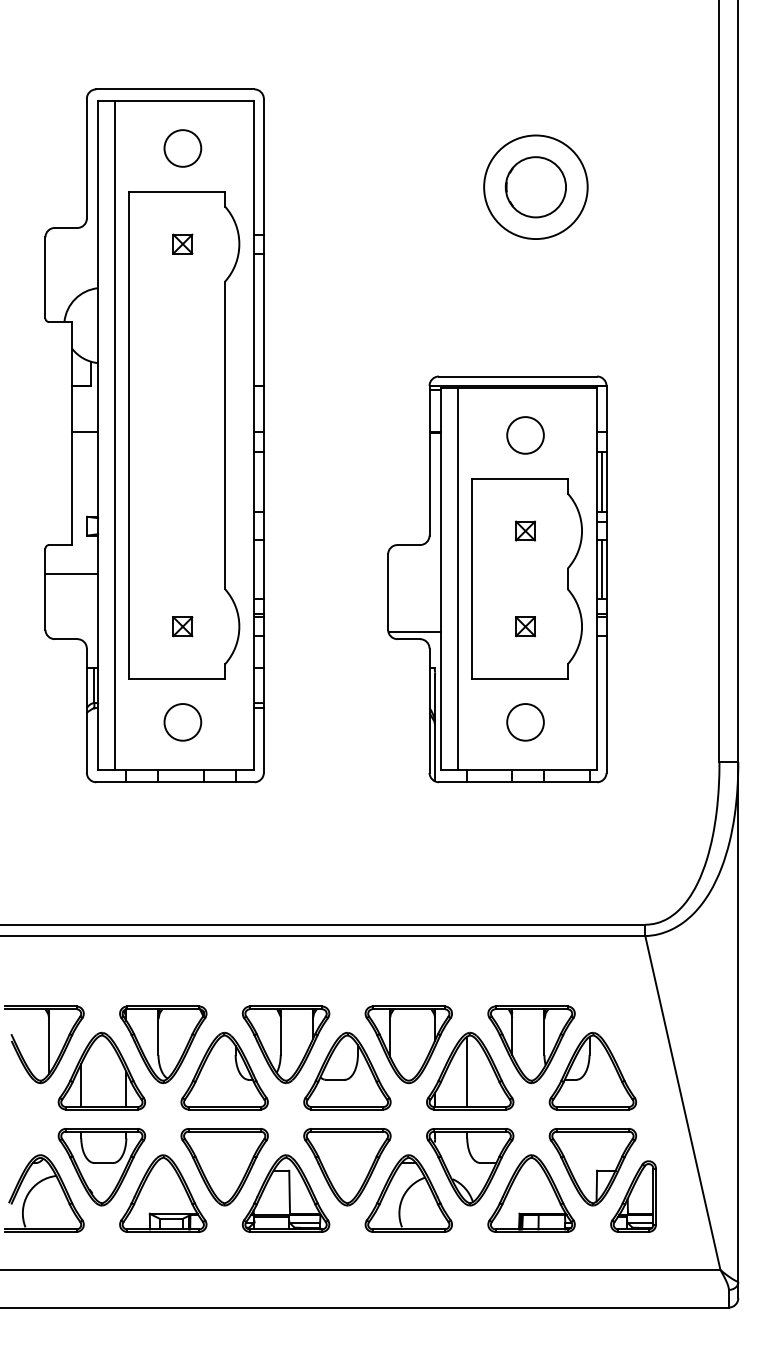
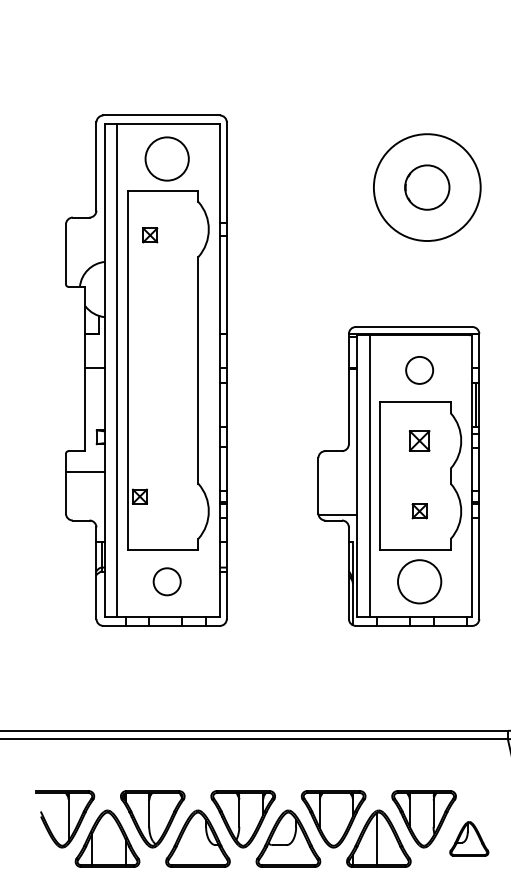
circle: (182, 148) -> (166, 159), size x1.6
circle: (535, 187) -> (426, 187), size x1.4
part: (182, 243) -> (149, 234), moved
part: (525, 530) -> (419, 440), size x1.4
line: (601, 569) -> (475, 469), removed
part: (182, 626) -> (139, 496), moved
circle: (525, 722) -> (419, 581), size x1.6
part: (592, 1071) -> (468, 839), size x0.6

